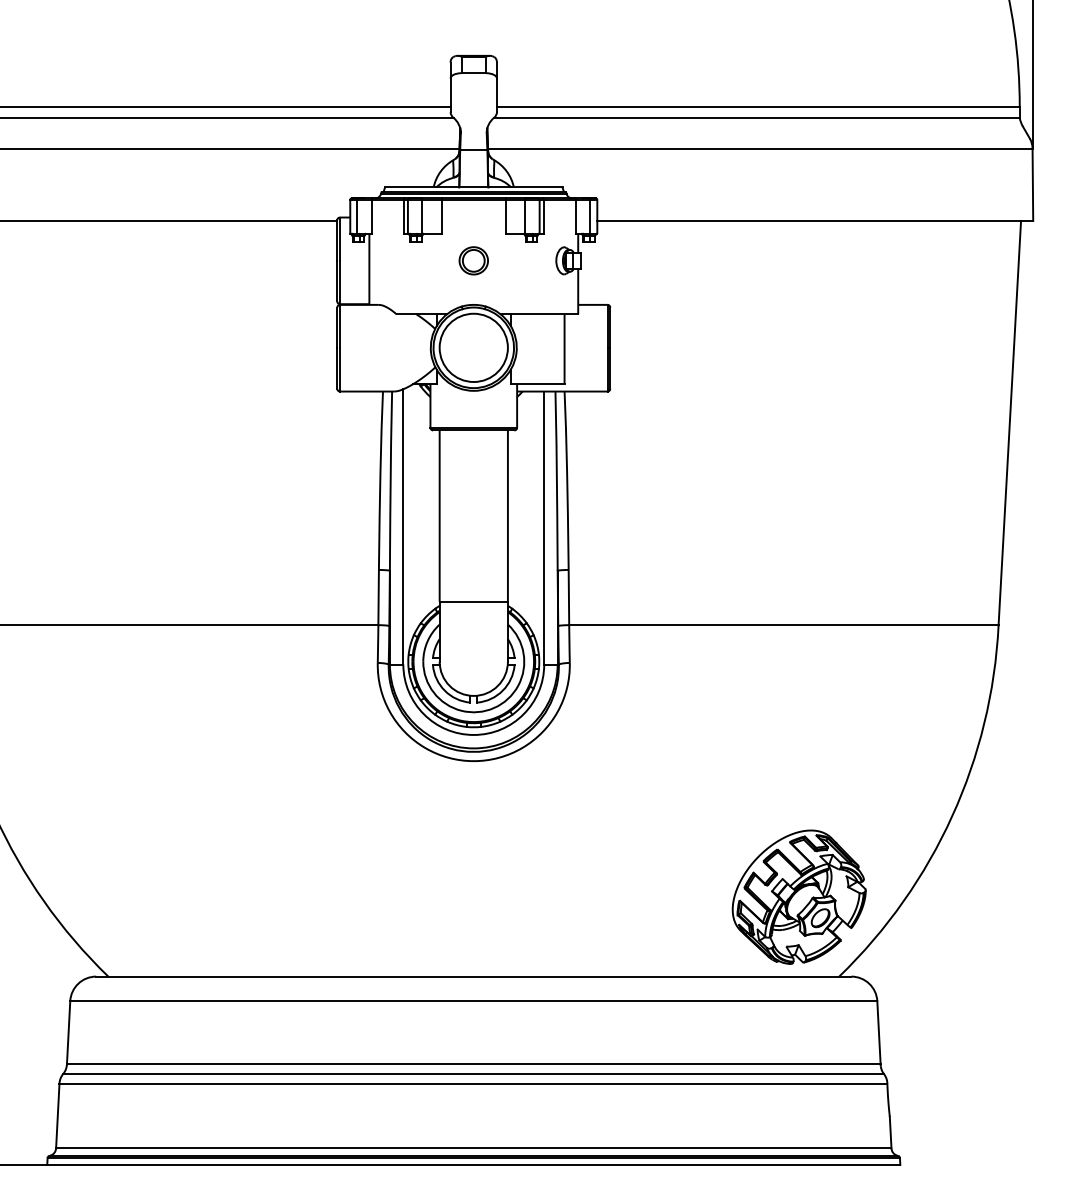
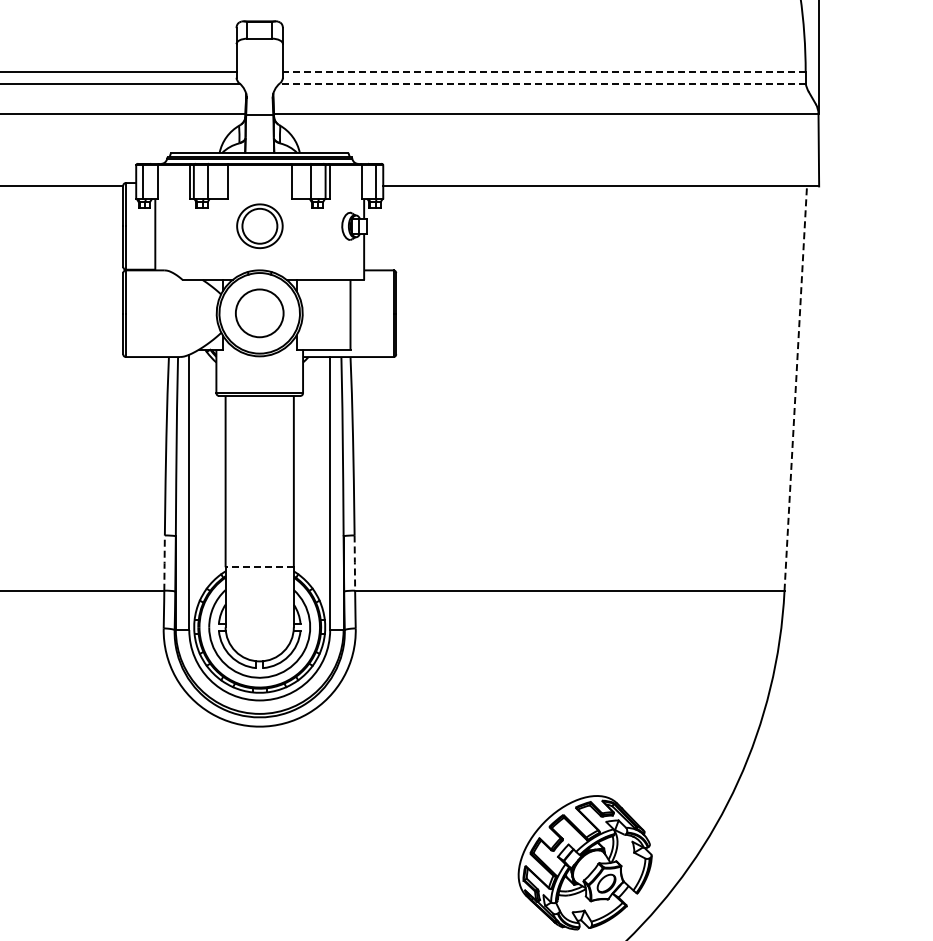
line: (757, 106) -> (543, 72), solid -> dashed
line: (756, 118) -> (542, 84), solid -> dashed
part: (473, 260) -> (259, 226), size x1.6
circle: (473, 347) -> (259, 313), size x0.7
line: (1009, 422) -> (795, 388), solid -> dashed
line: (378, 597) -> (164, 563), solid -> dashed
line: (568, 597) -> (354, 563), solid -> dashed
line: (473, 601) -> (259, 567), solid -> dashed

